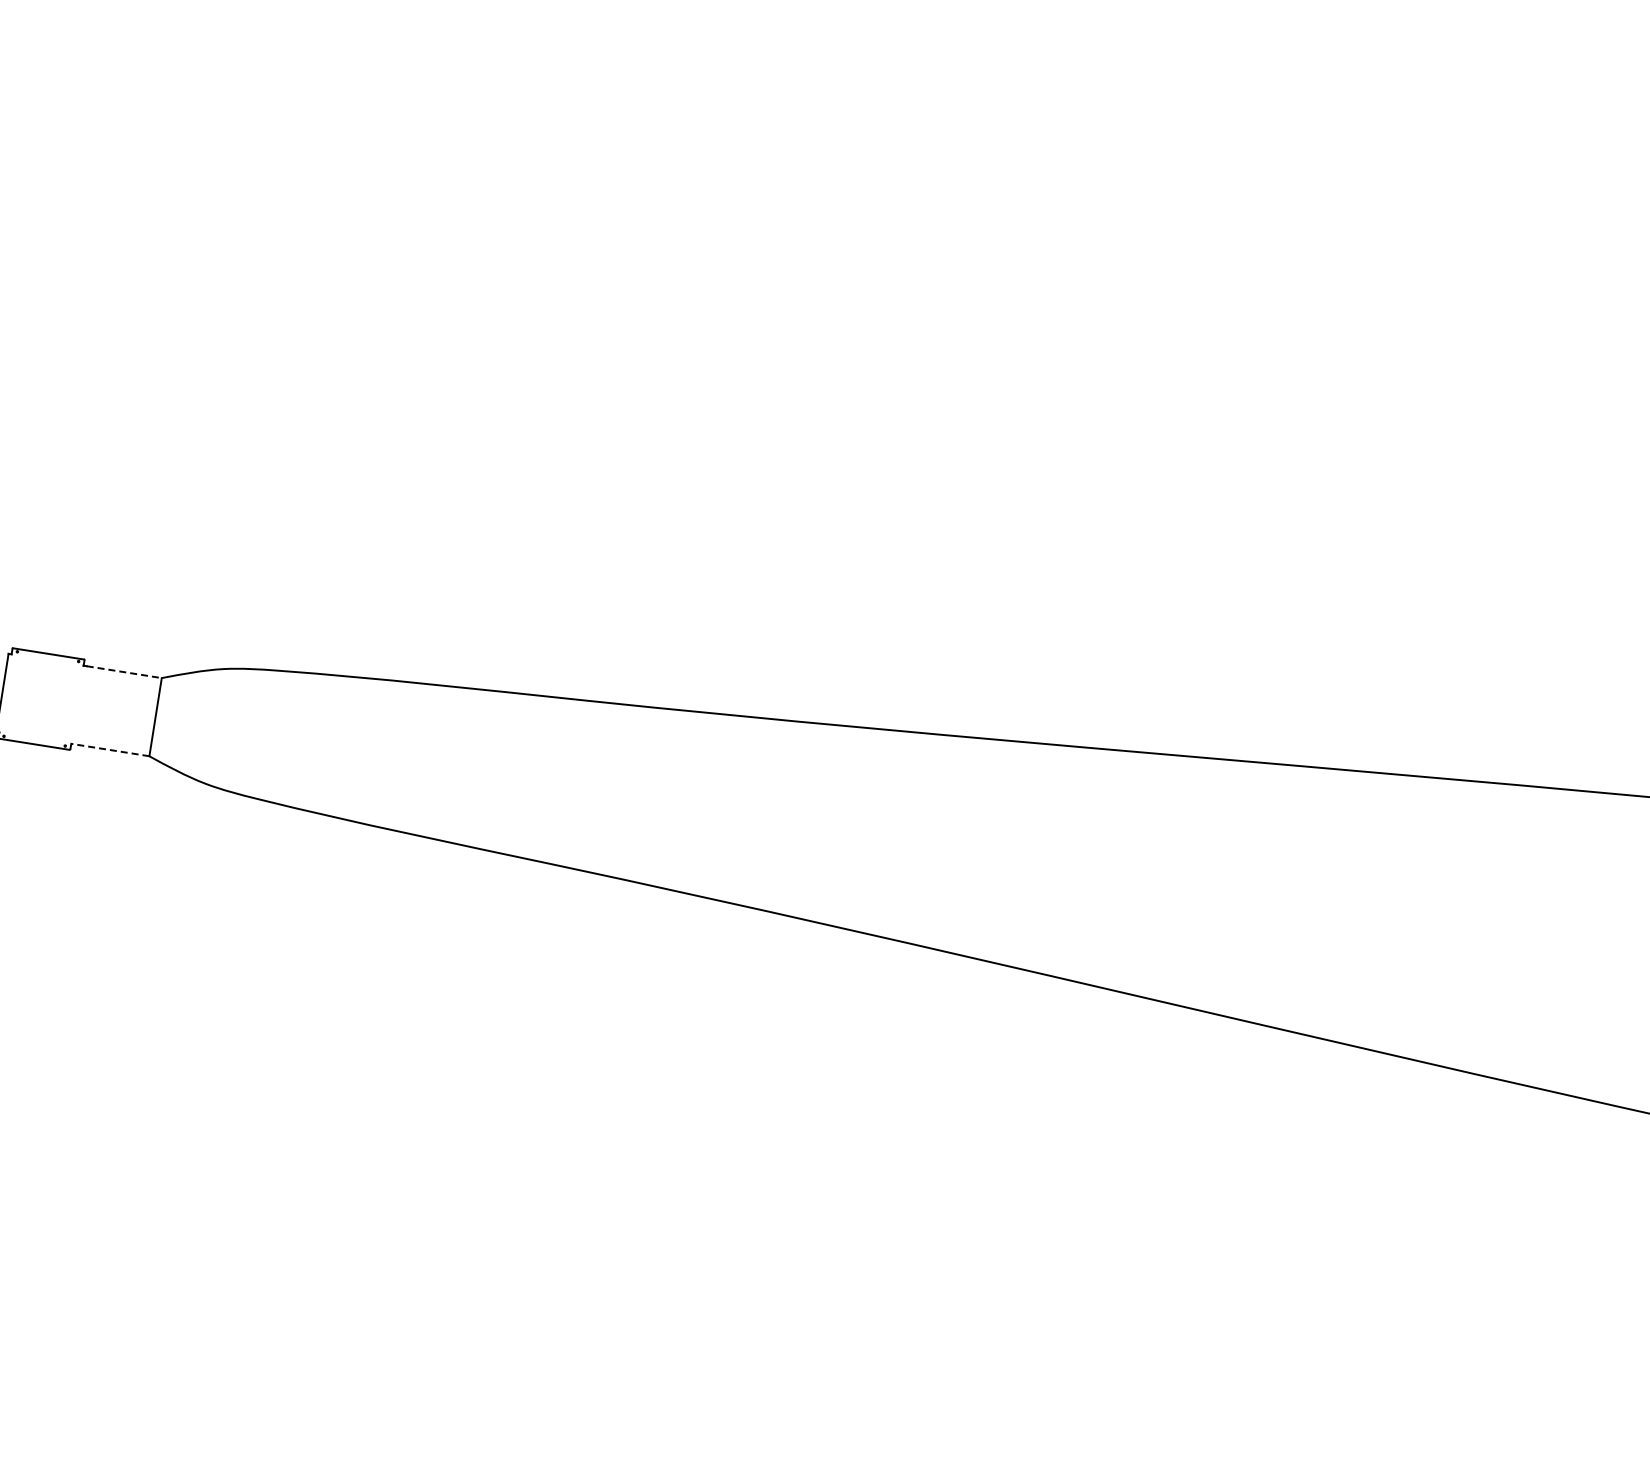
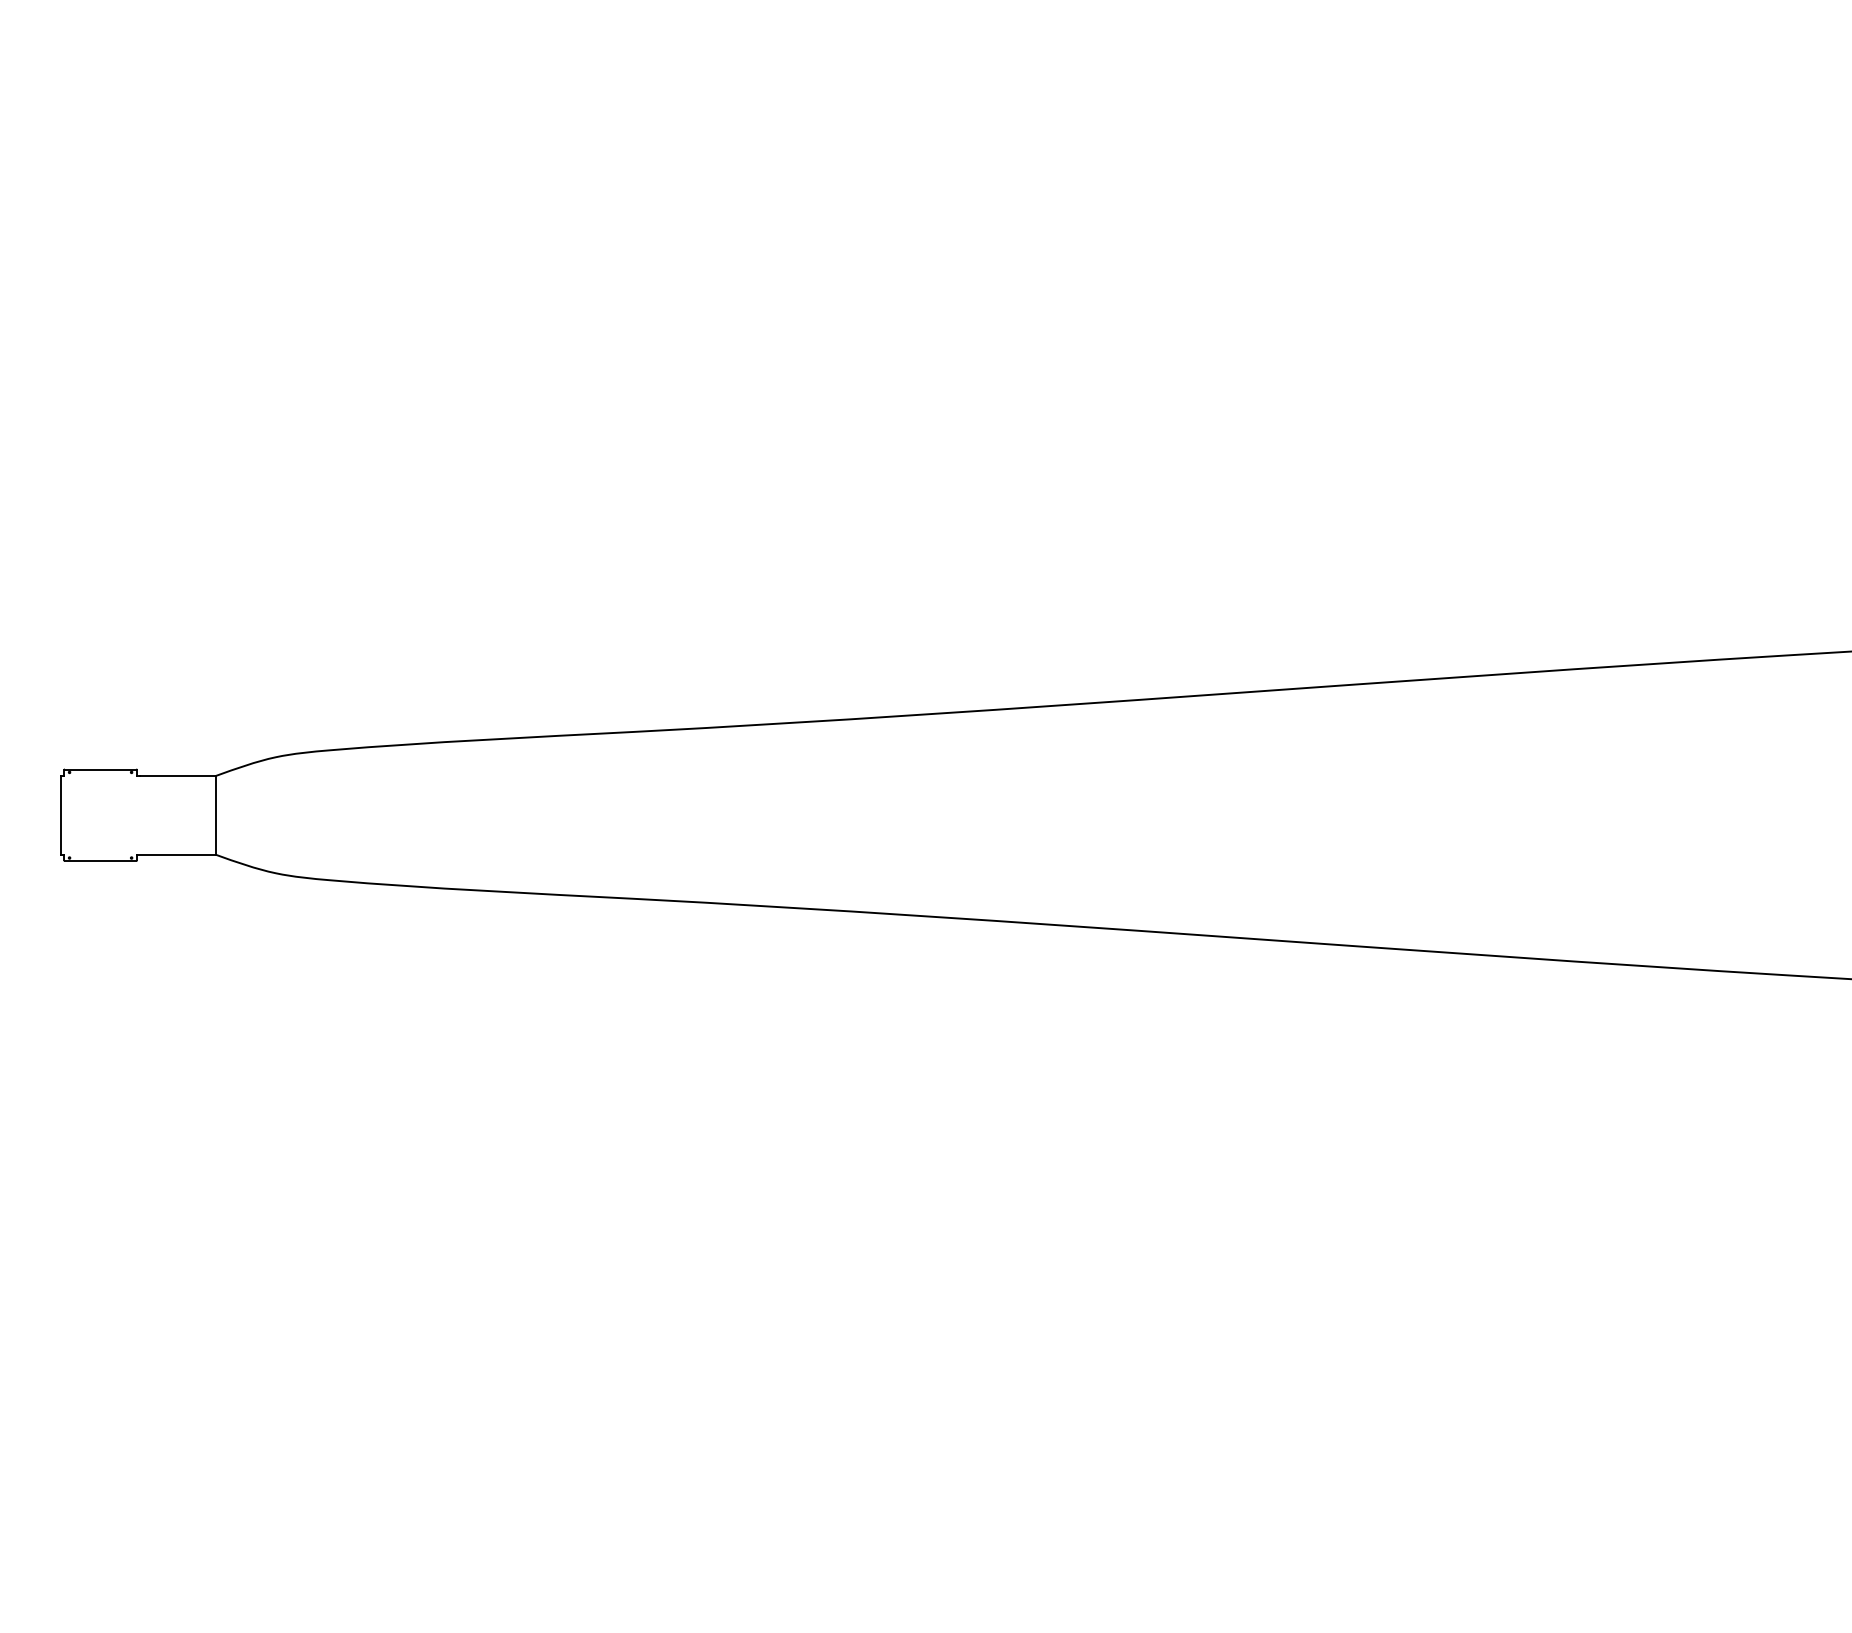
line: (124, 671) -> (178, 775), dashed -> solid
line: (110, 749) -> (176, 854), dashed -> solid

